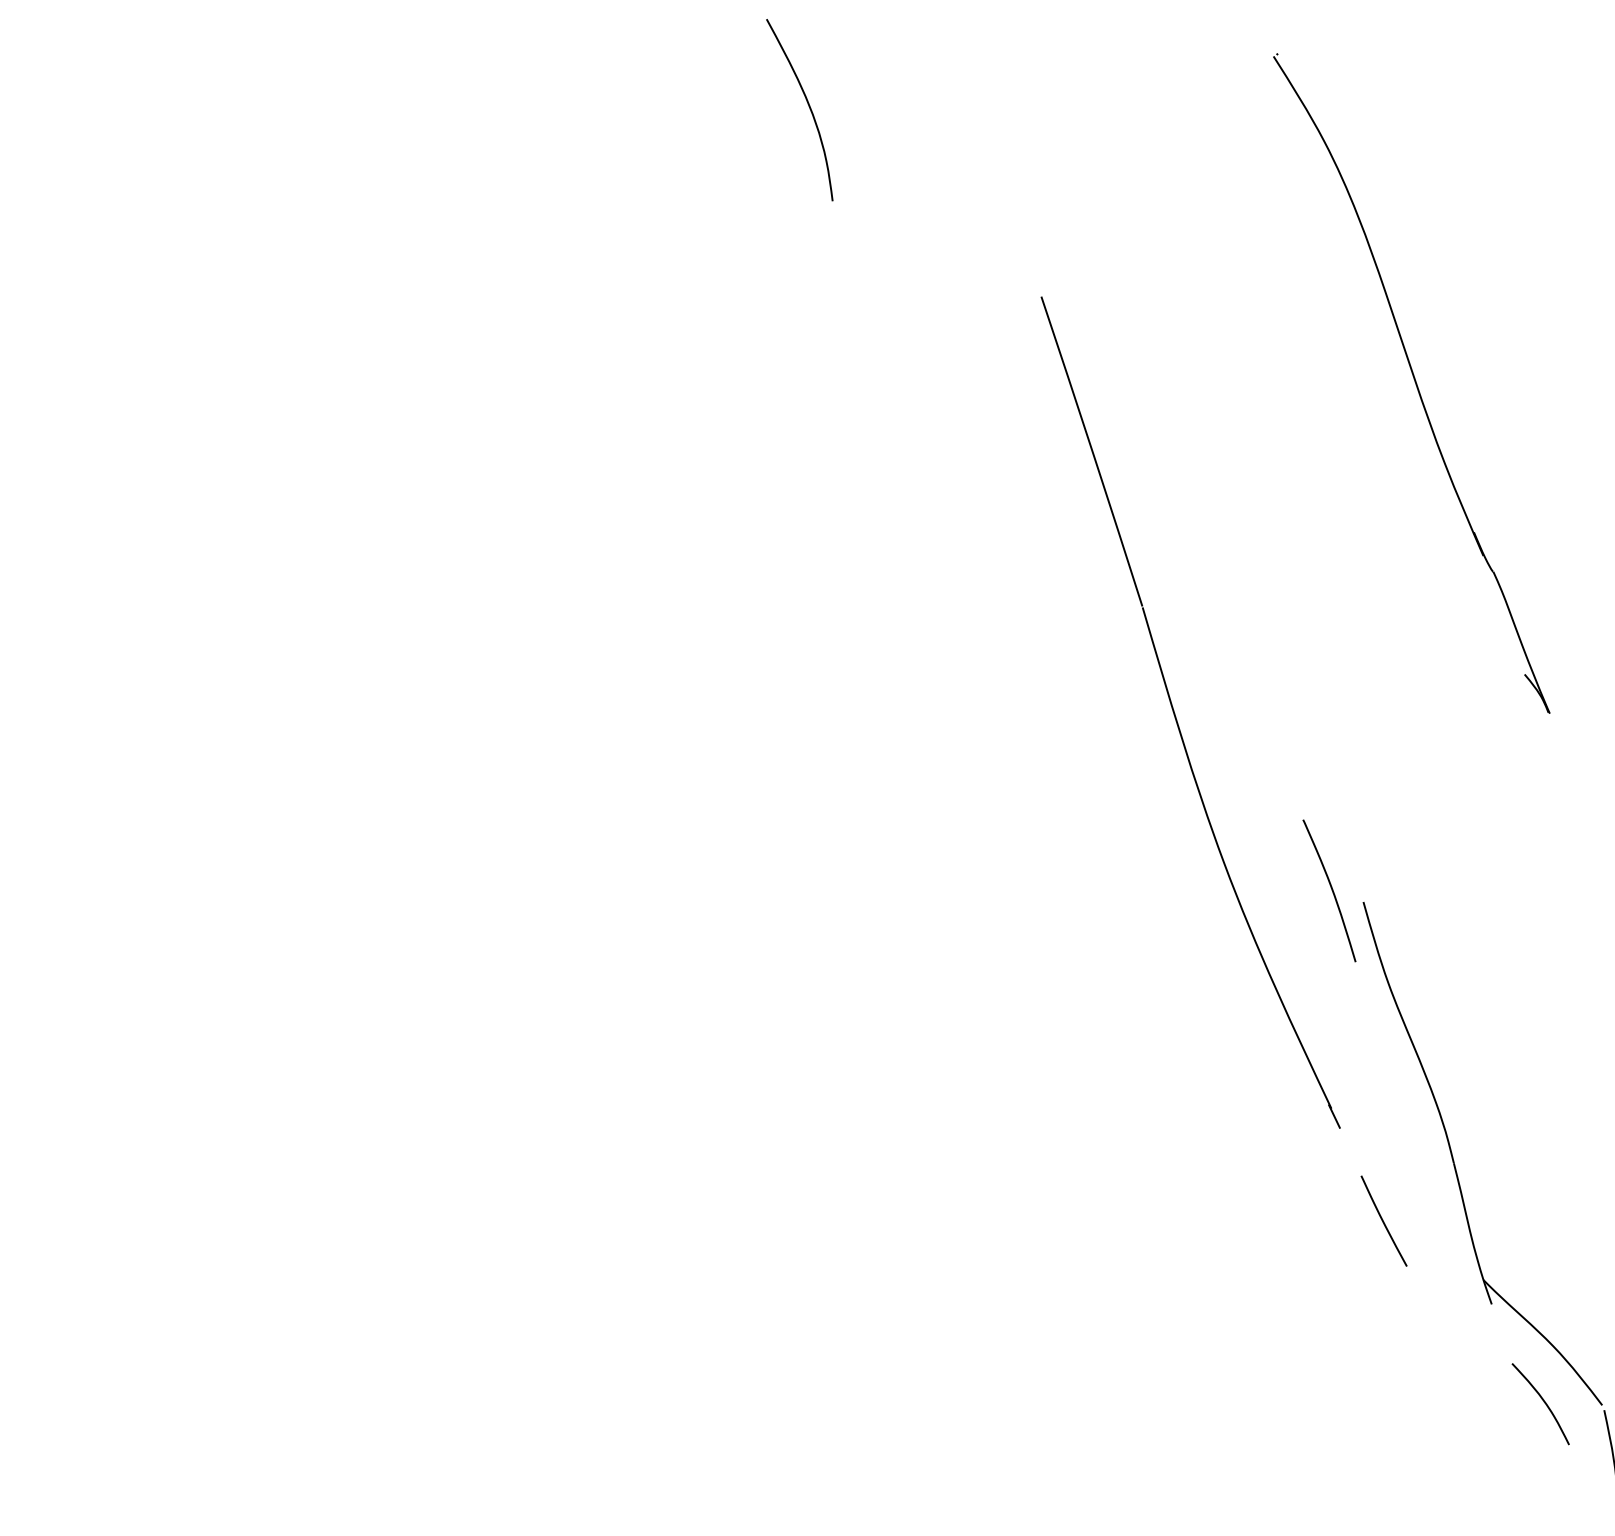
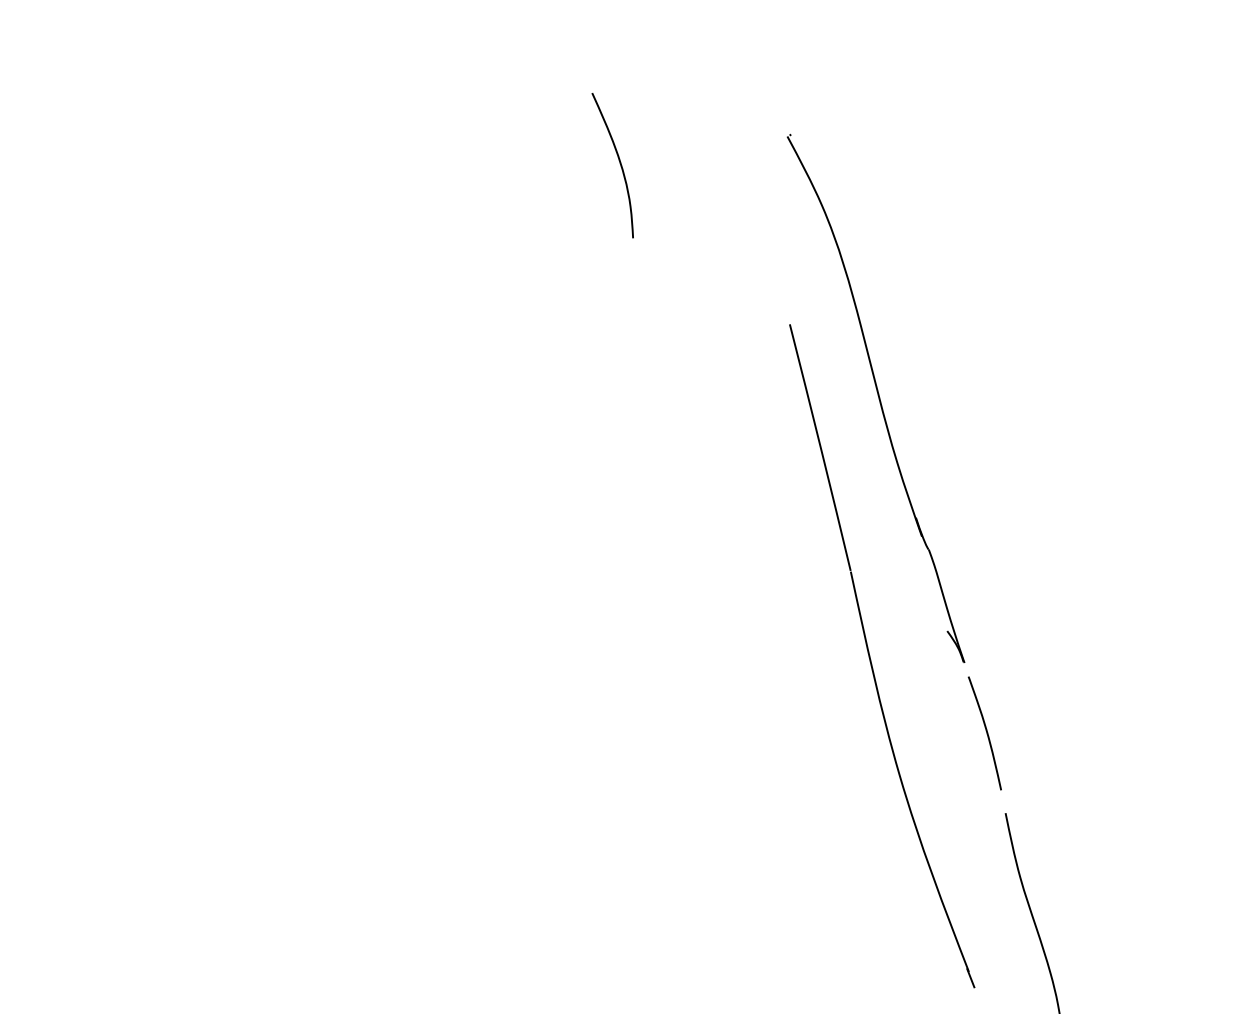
part: (1411, 383) -> (875, 398), moved
curve: (1331, 890) -> (986, 733), moved

